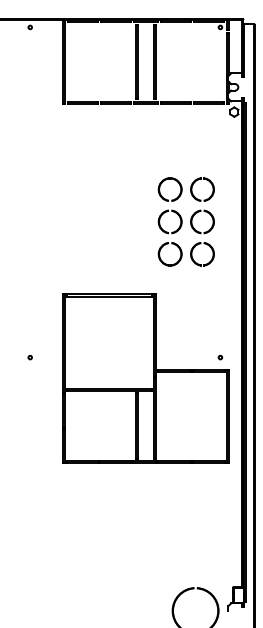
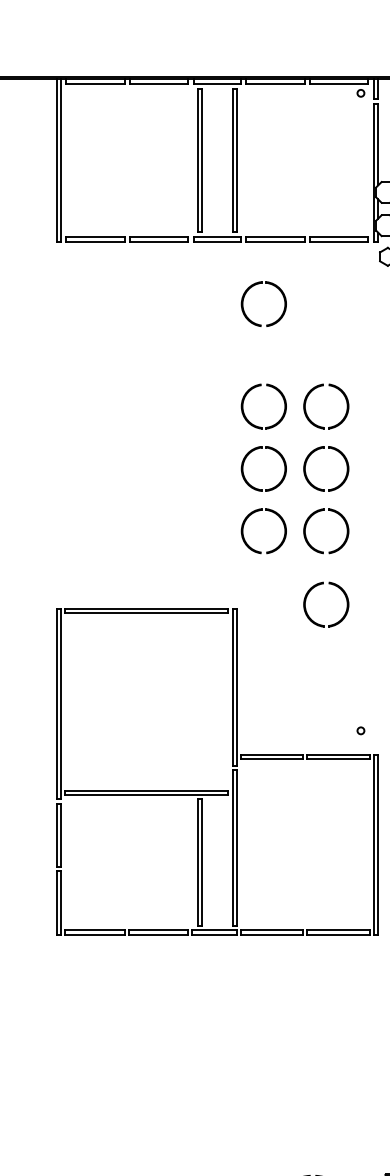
part: (160, 135) -> (245, 301), added
part: (193, 288) -> (308, 597), added

